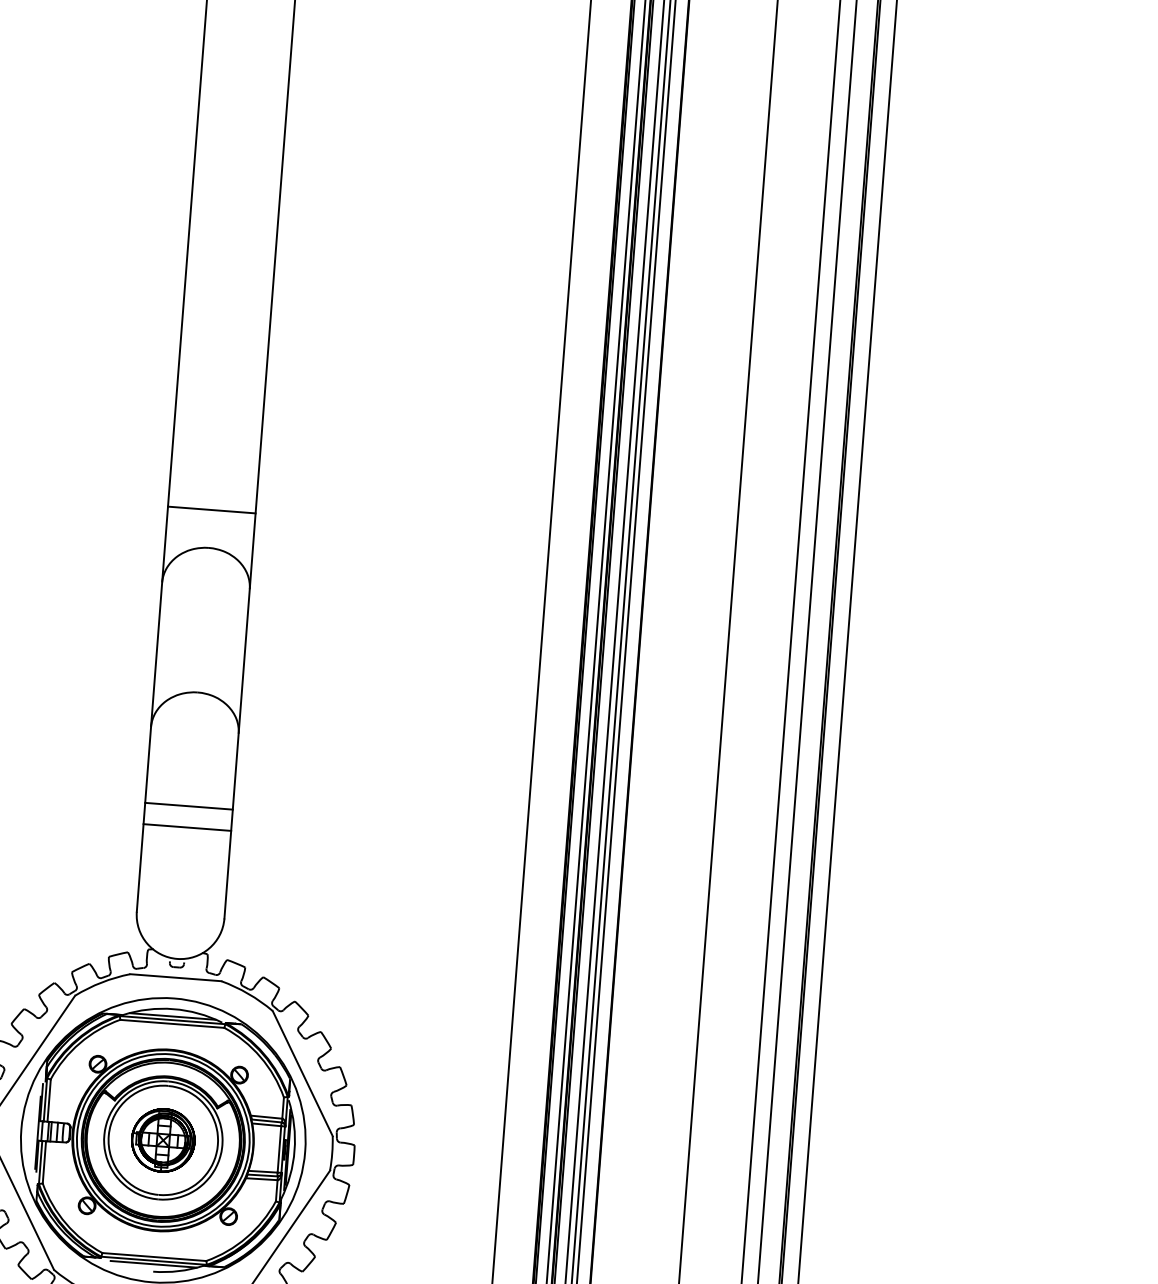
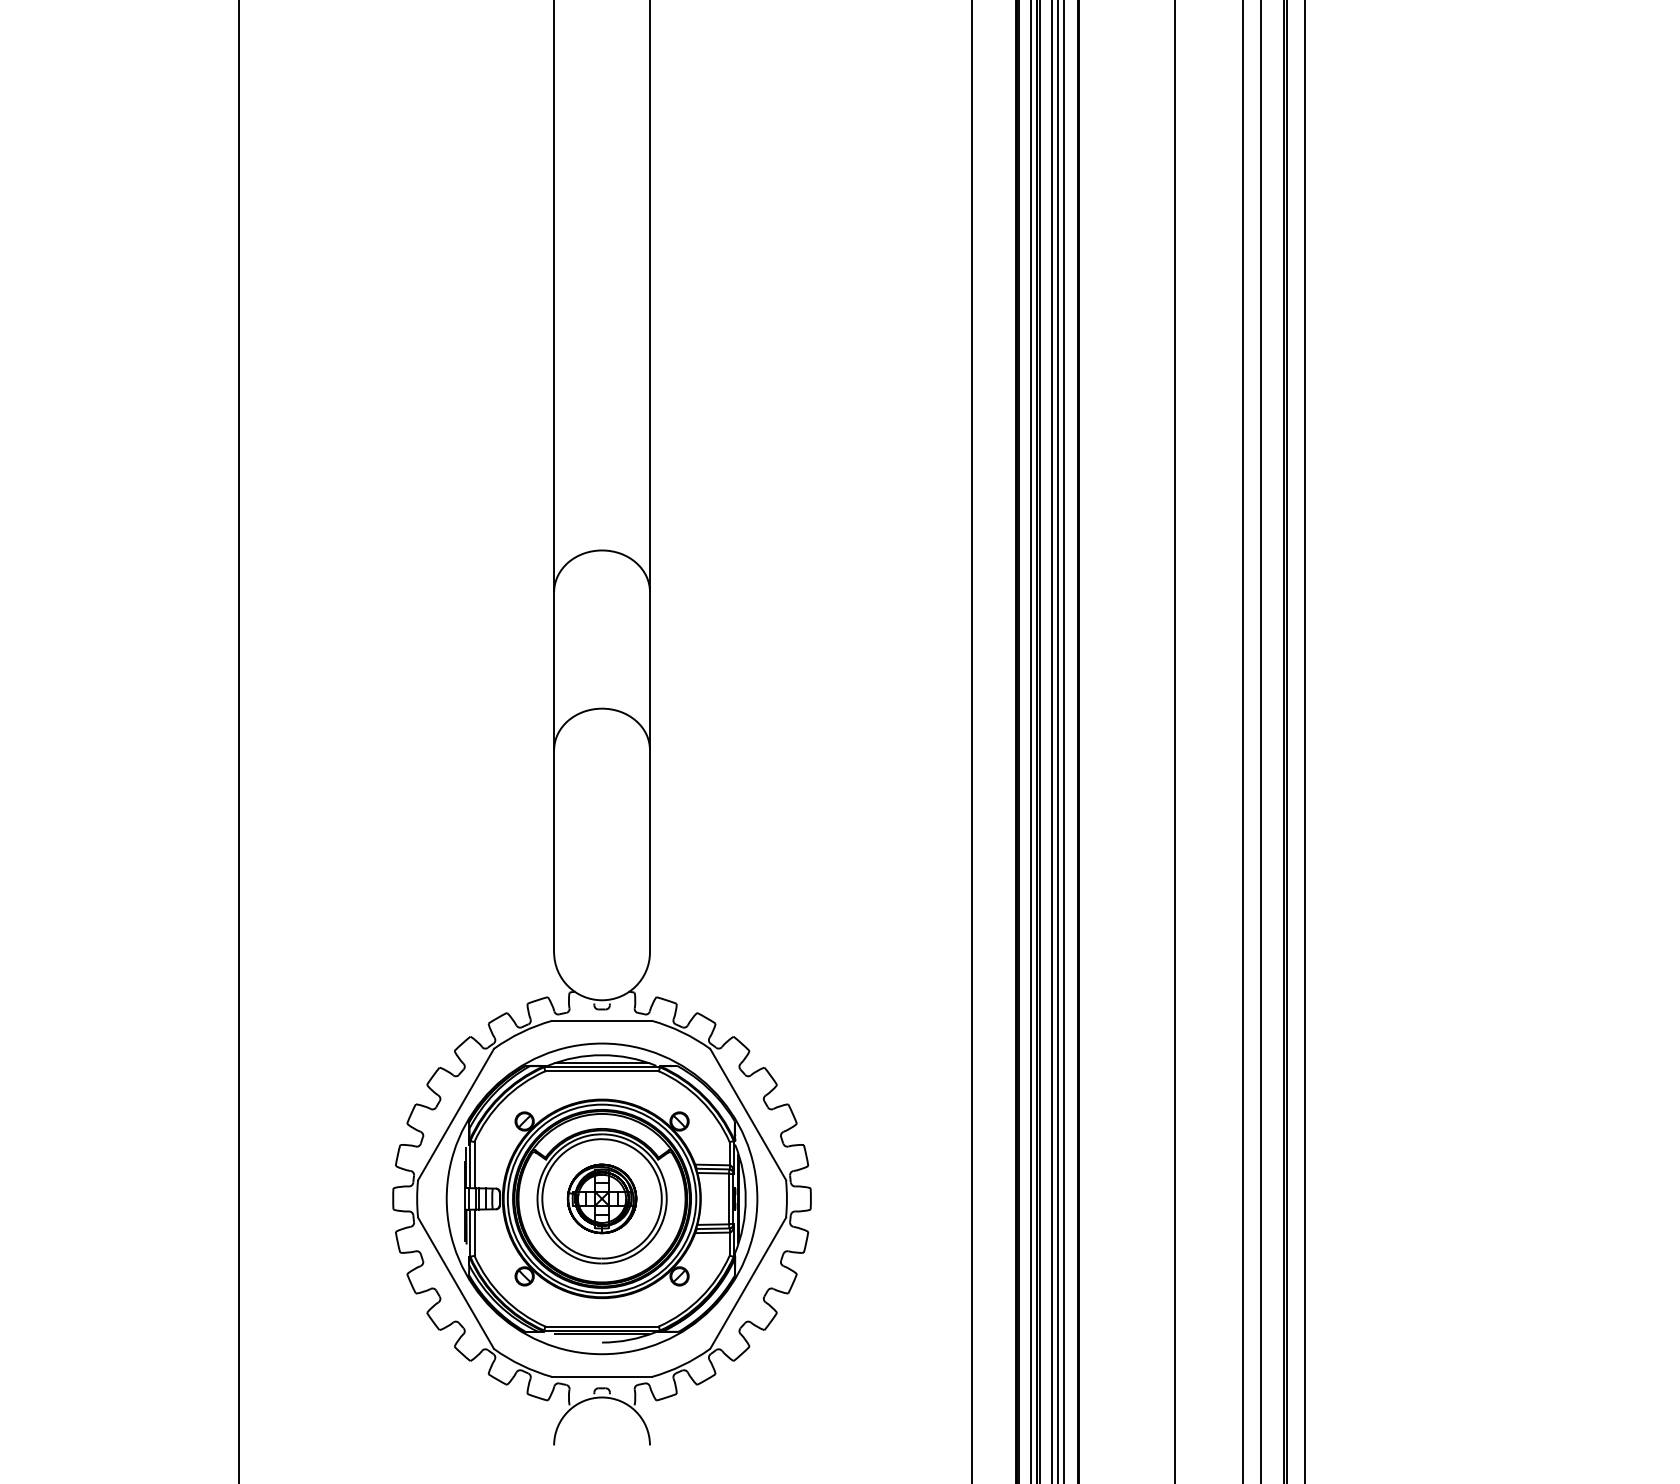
line: (212, 509) -> (602, 508), removed
line: (189, 806) -> (602, 833), removed
line: (187, 827) -> (602, 856), removed

